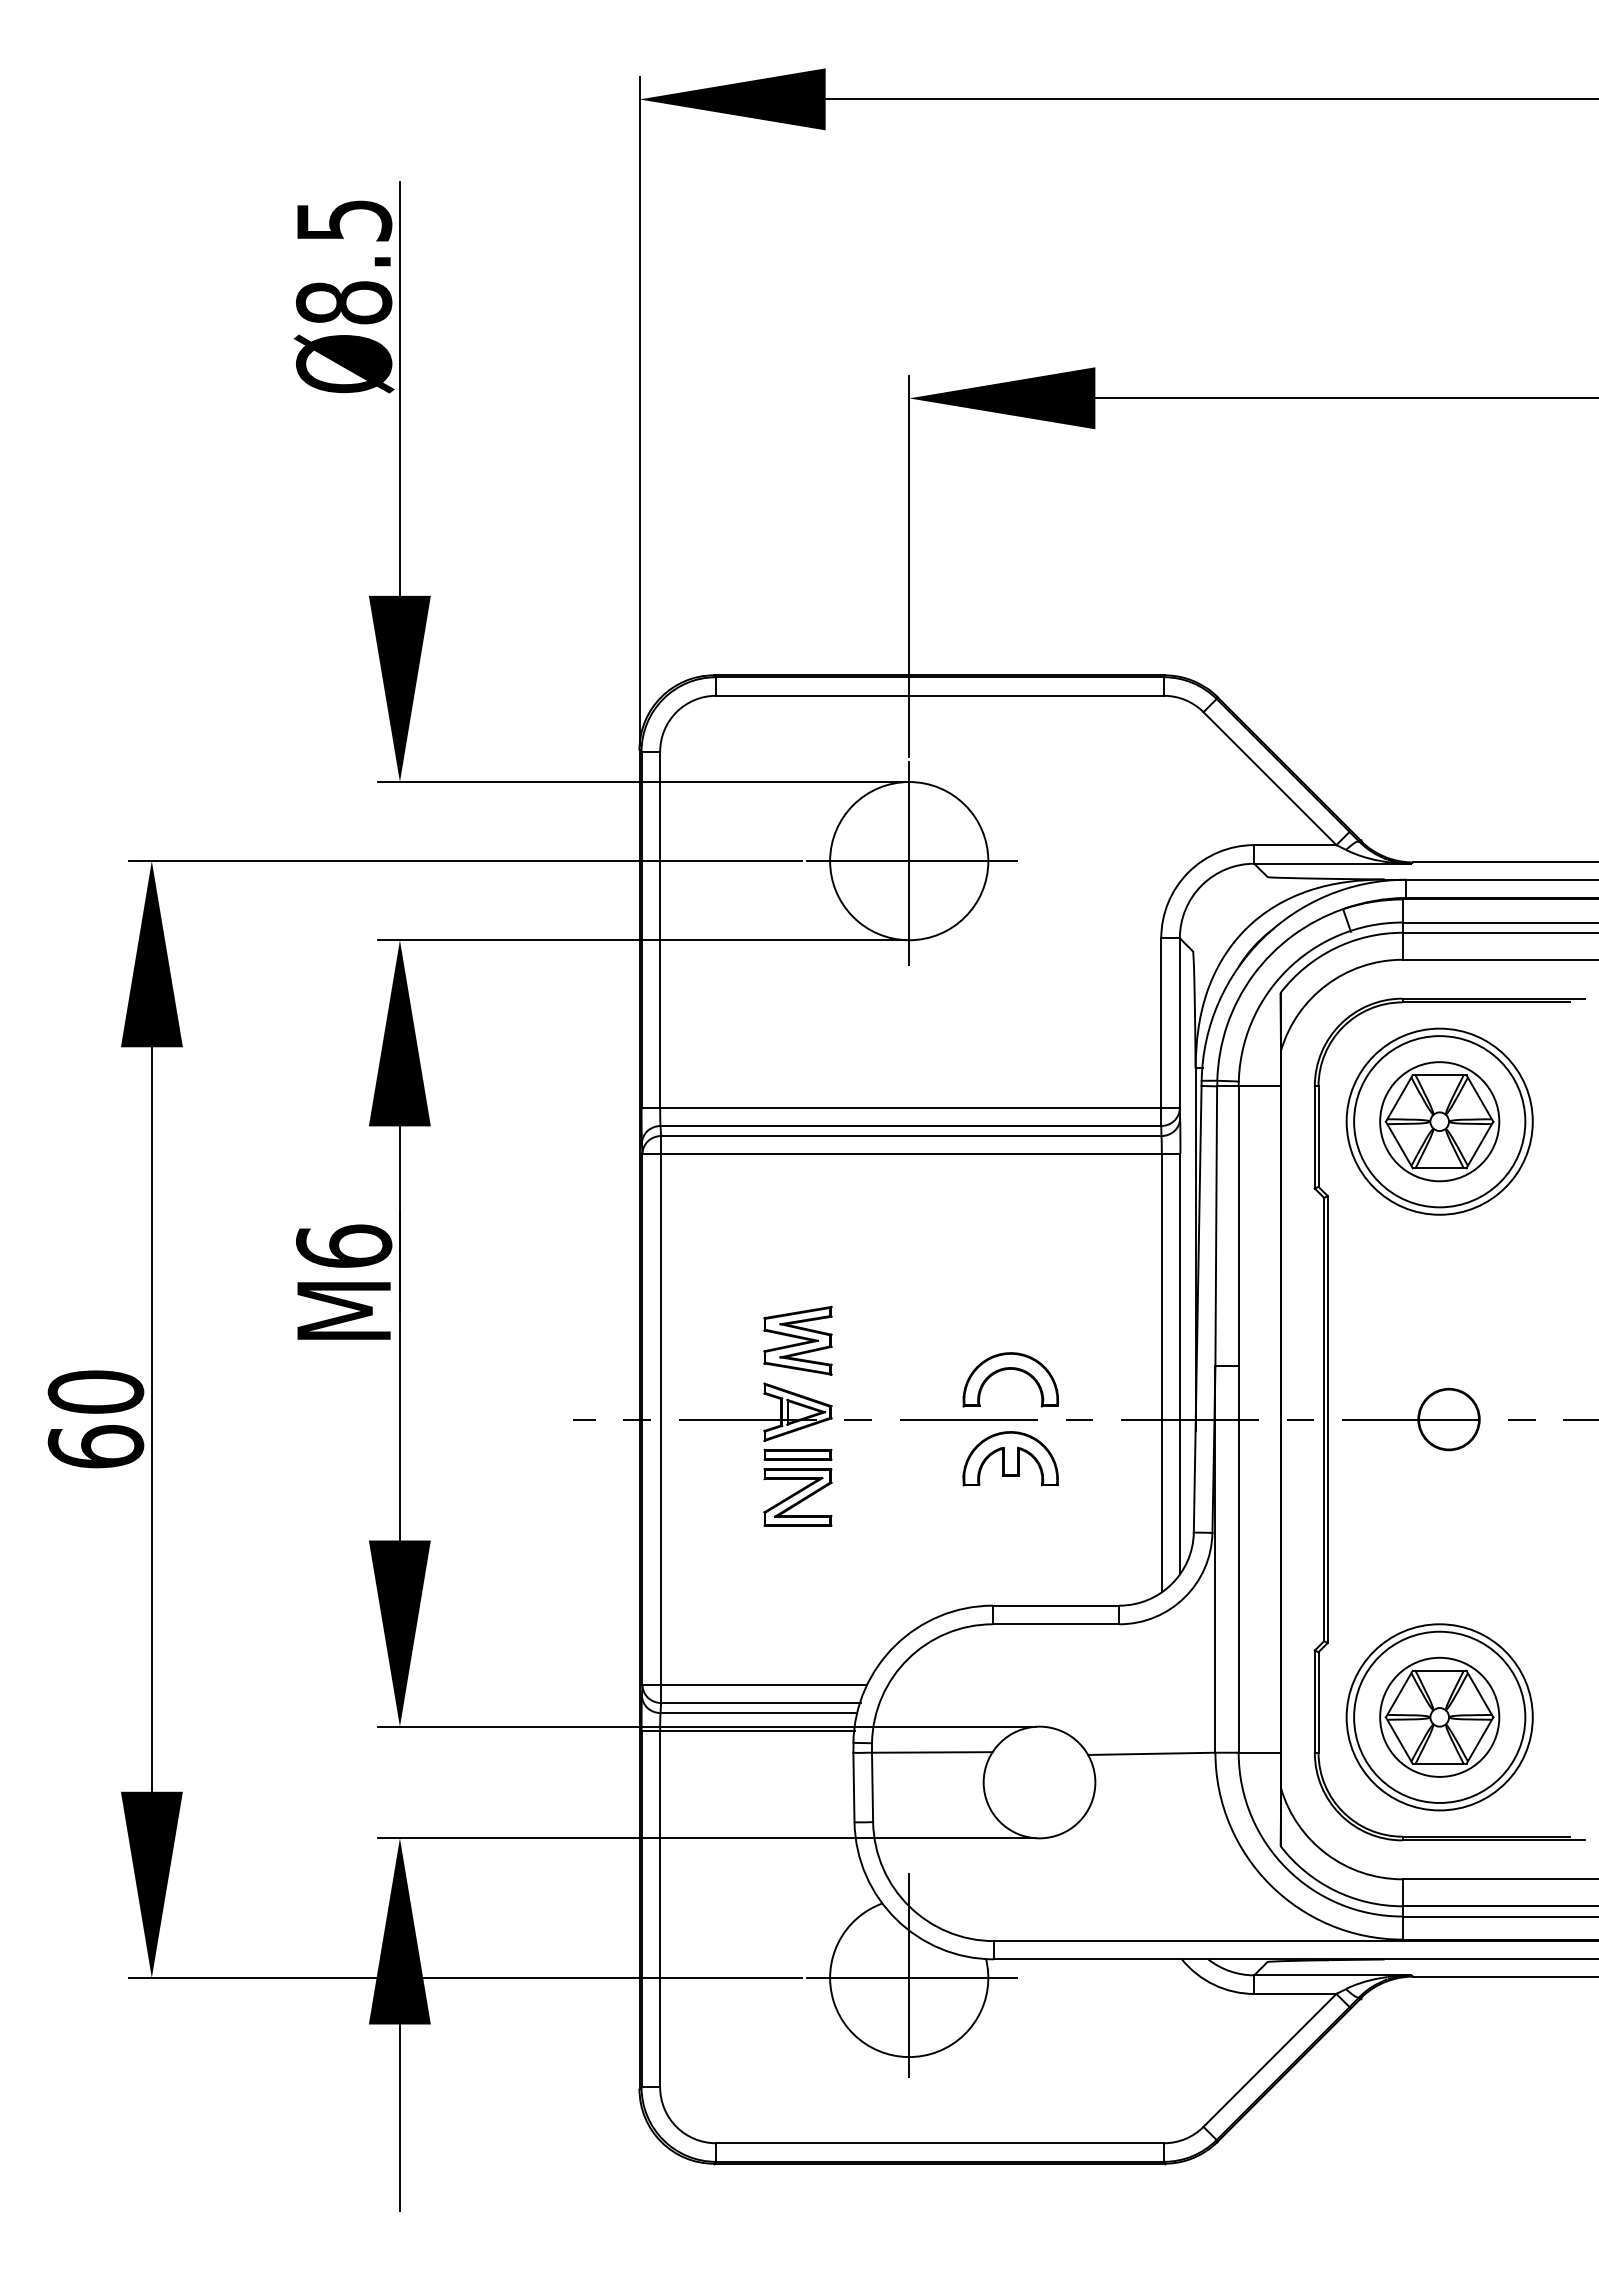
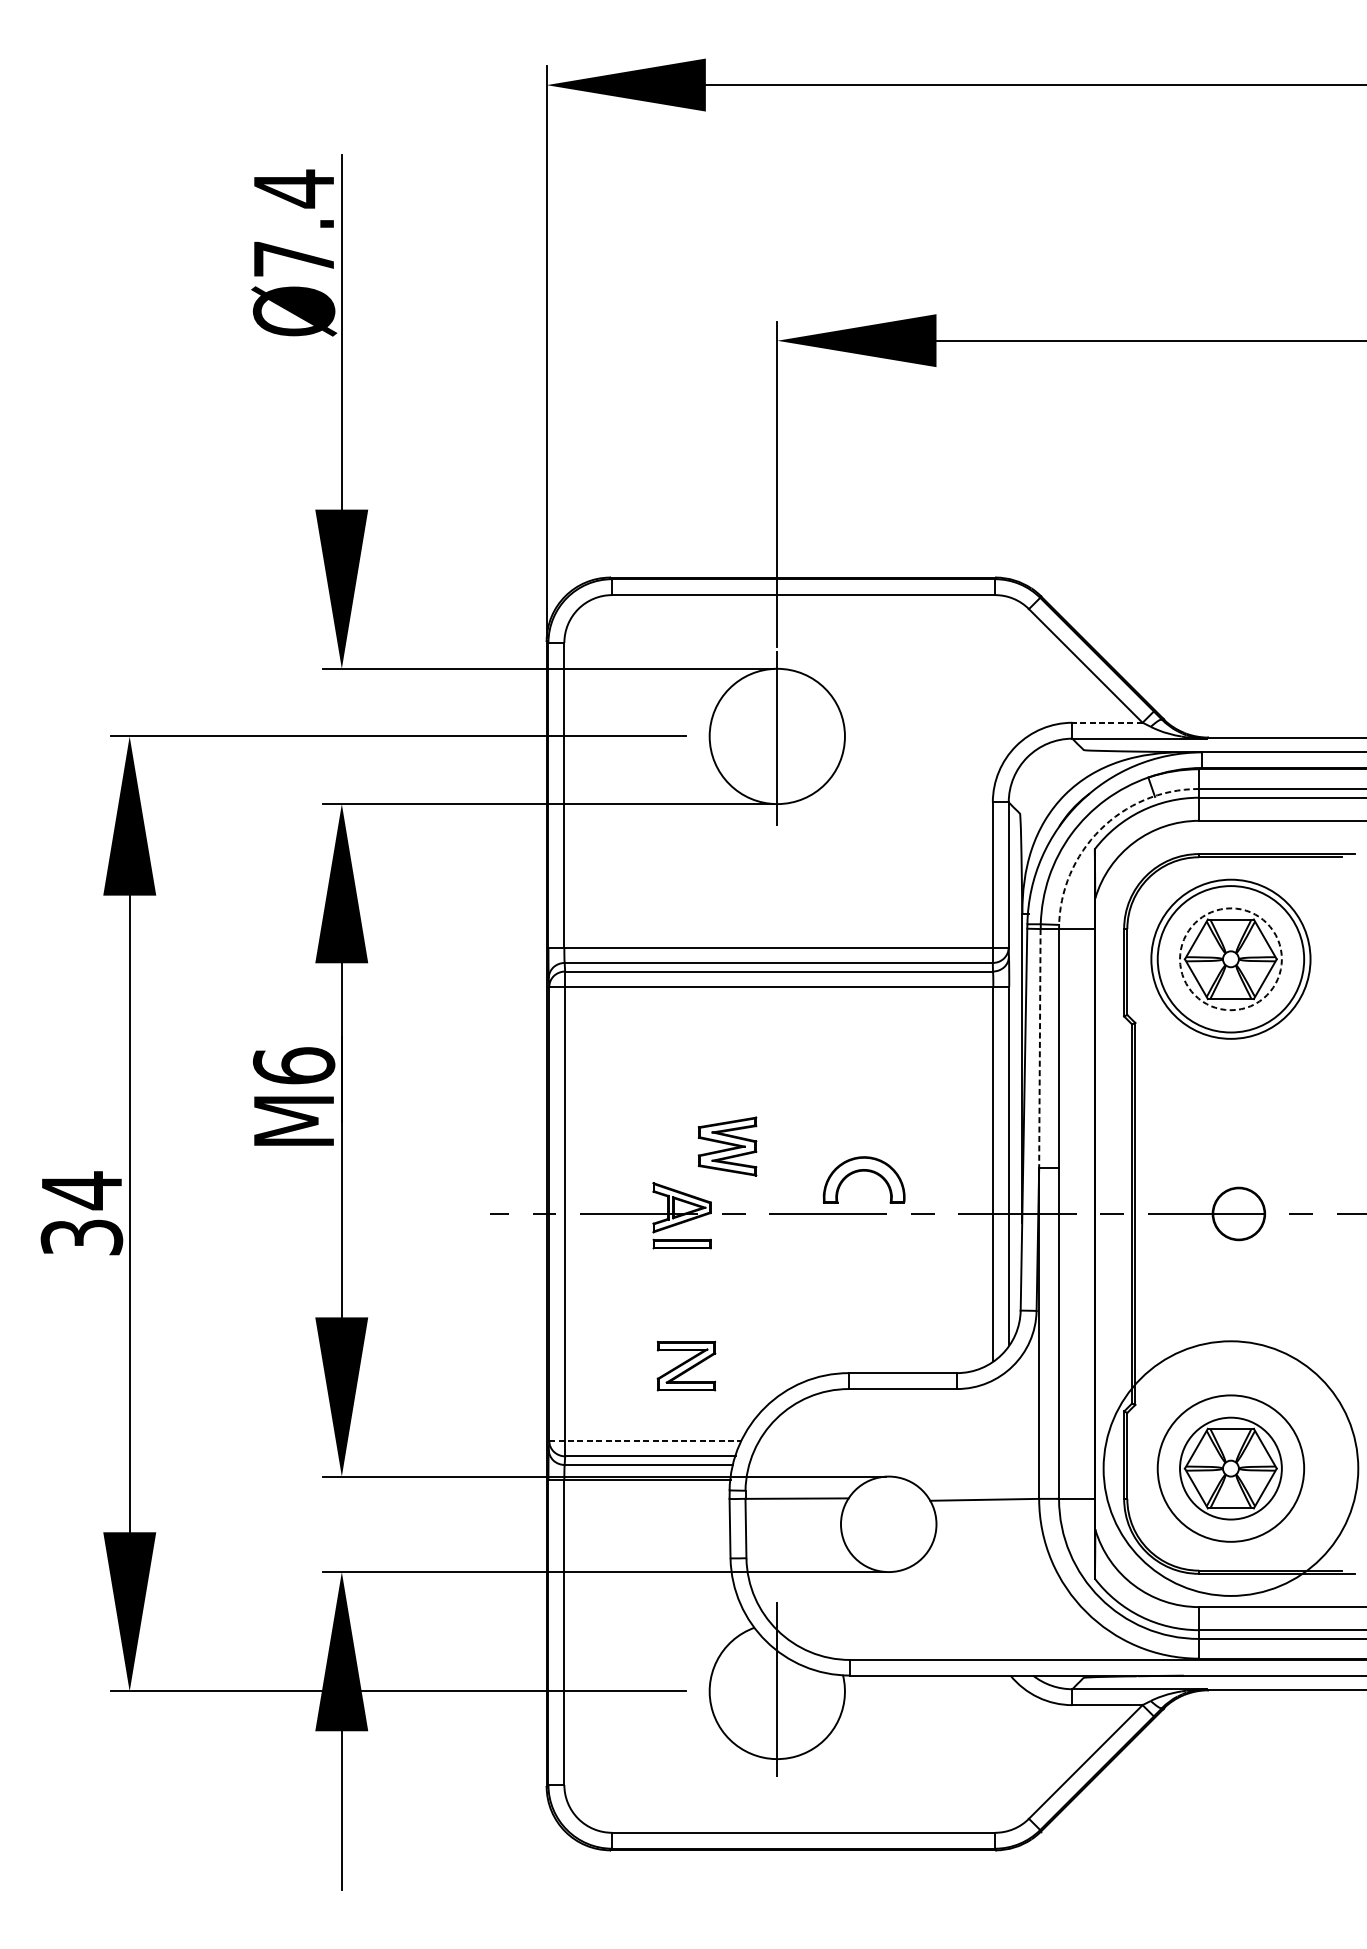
text: (344, 261) -> (294, 223), Ø8.5 -> Ø7.4
line: (1294, 845) -> (1106, 723), solid -> dashed
line: (911, 861) -> (779, 736), removed
arc: (1286, 970) -> (1099, 829), solid -> dashed
circle: (1439, 1121) -> (1230, 959), solid -> dashed
line: (1216, 1226) -> (1040, 1048), solid -> dashed
part: (797, 1340) -> (727, 1146), moved
text: (95, 1418) -> (81, 1213), 60 -> 34
part: (1010, 1458) -> (863, 1247), removed
part: (797, 1497) -> (686, 1366), moved
line: (755, 1685) -> (645, 1441), solid -> dashed
circle: (1439, 1717) -> (1230, 1468), size x1.6
line: (911, 1977) -> (779, 1691), removed

